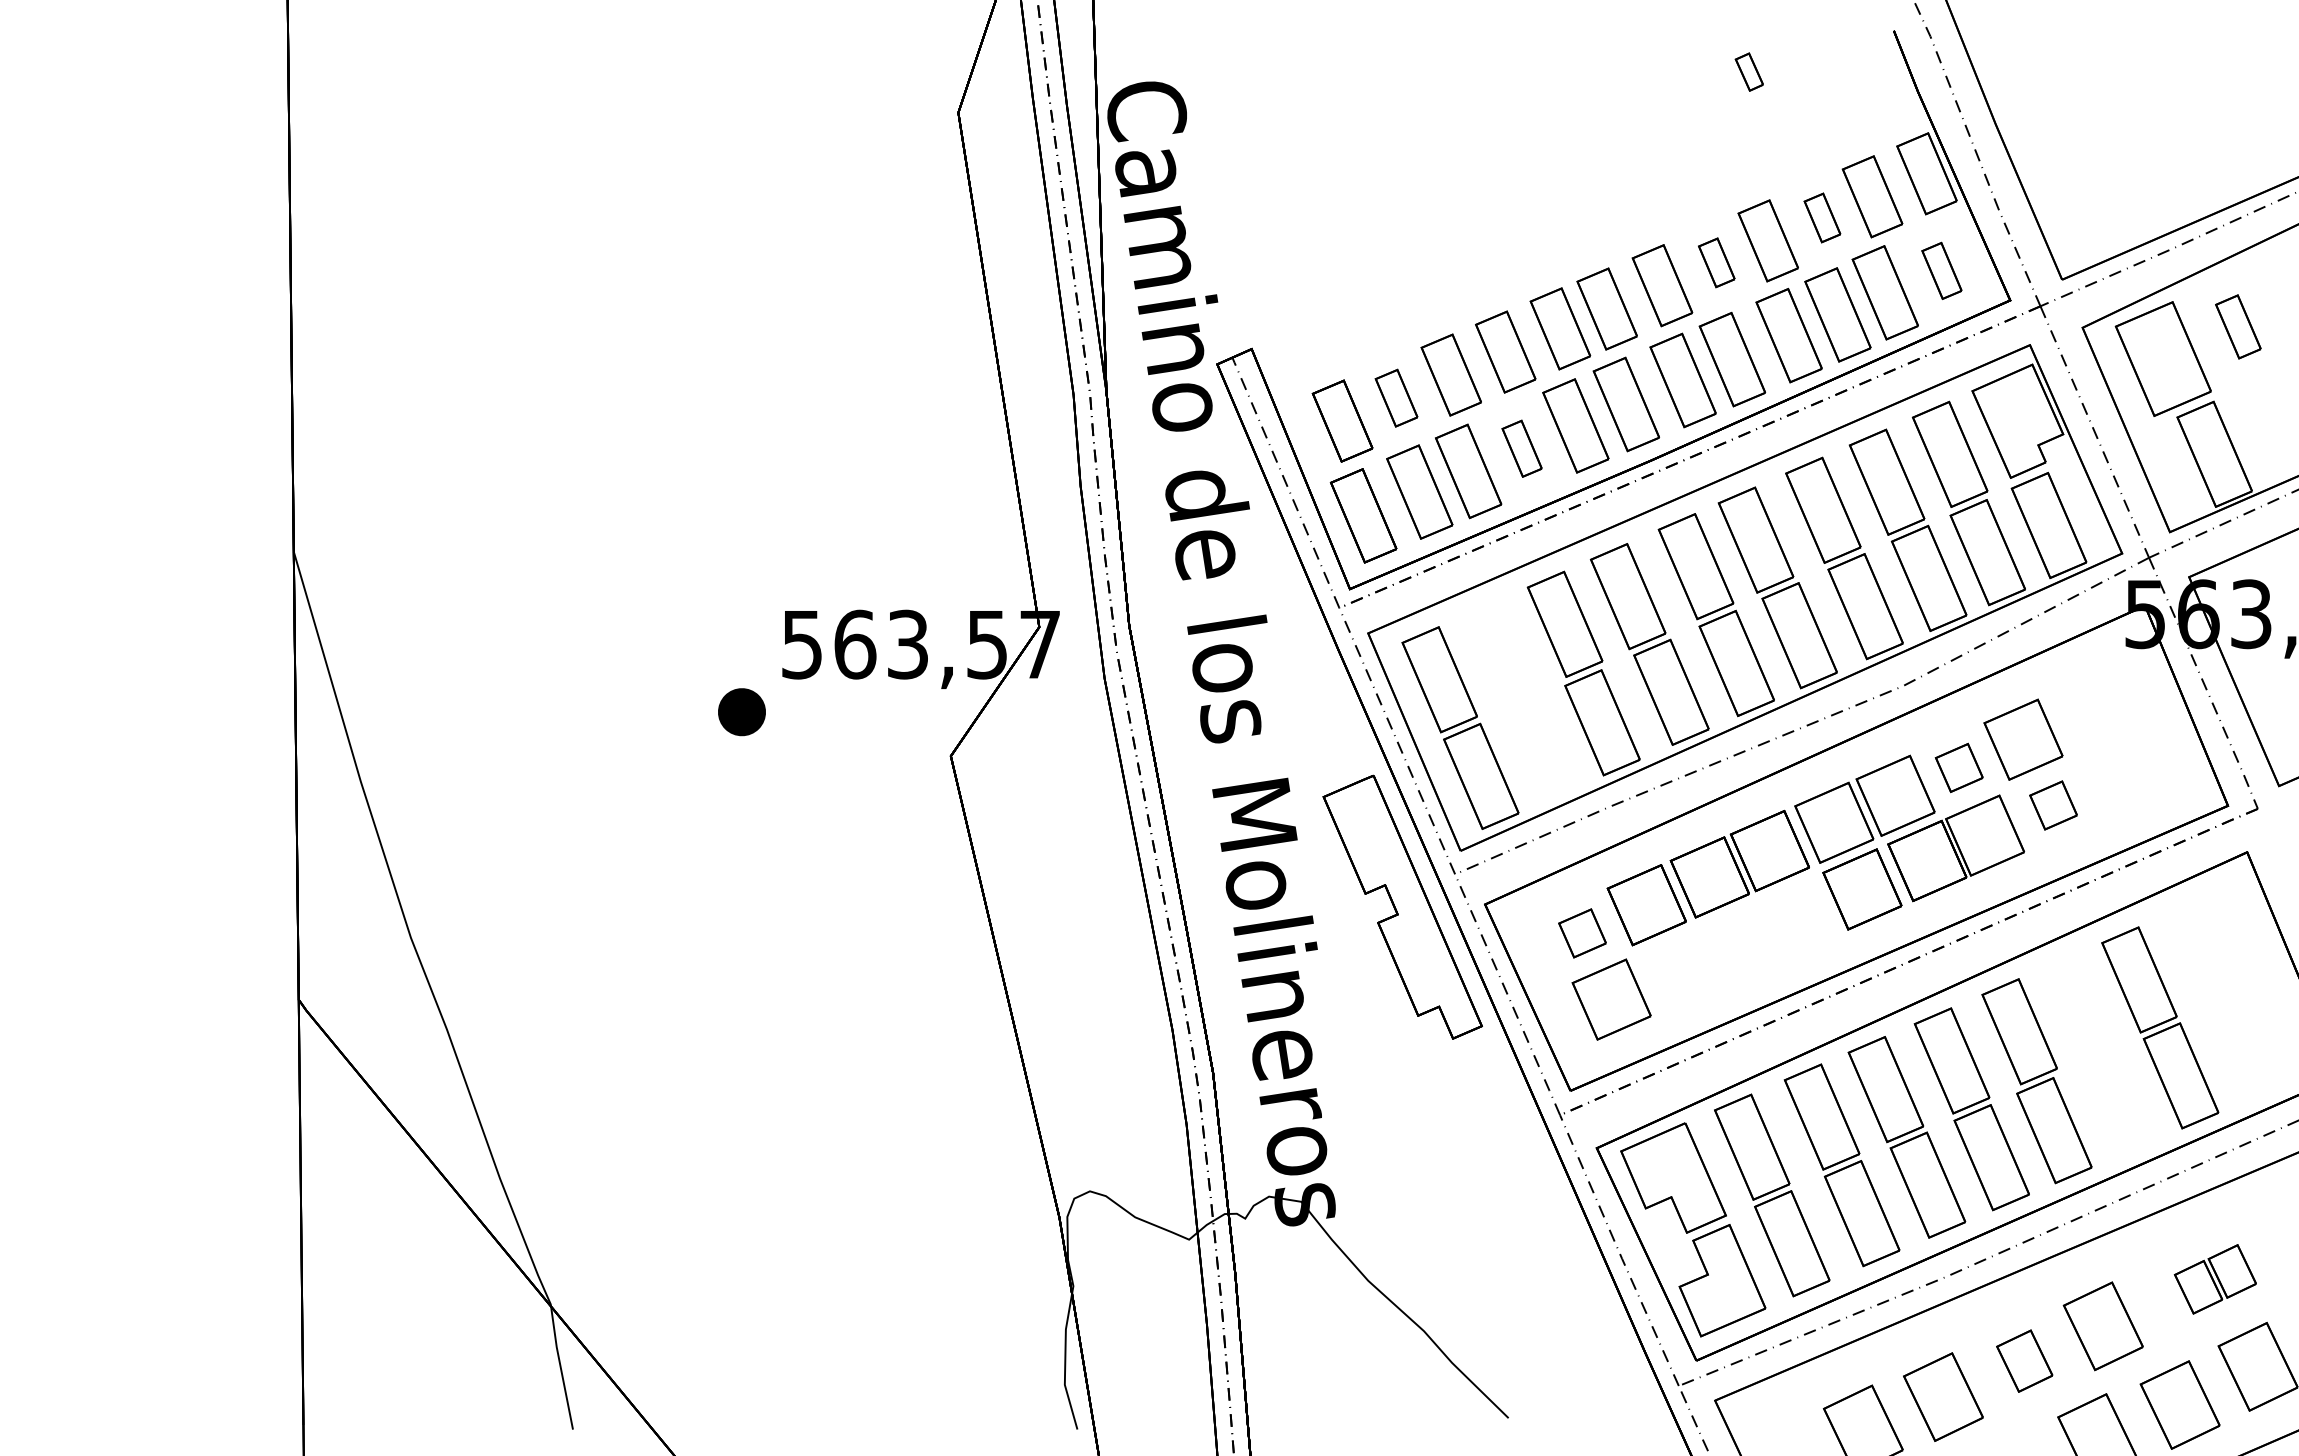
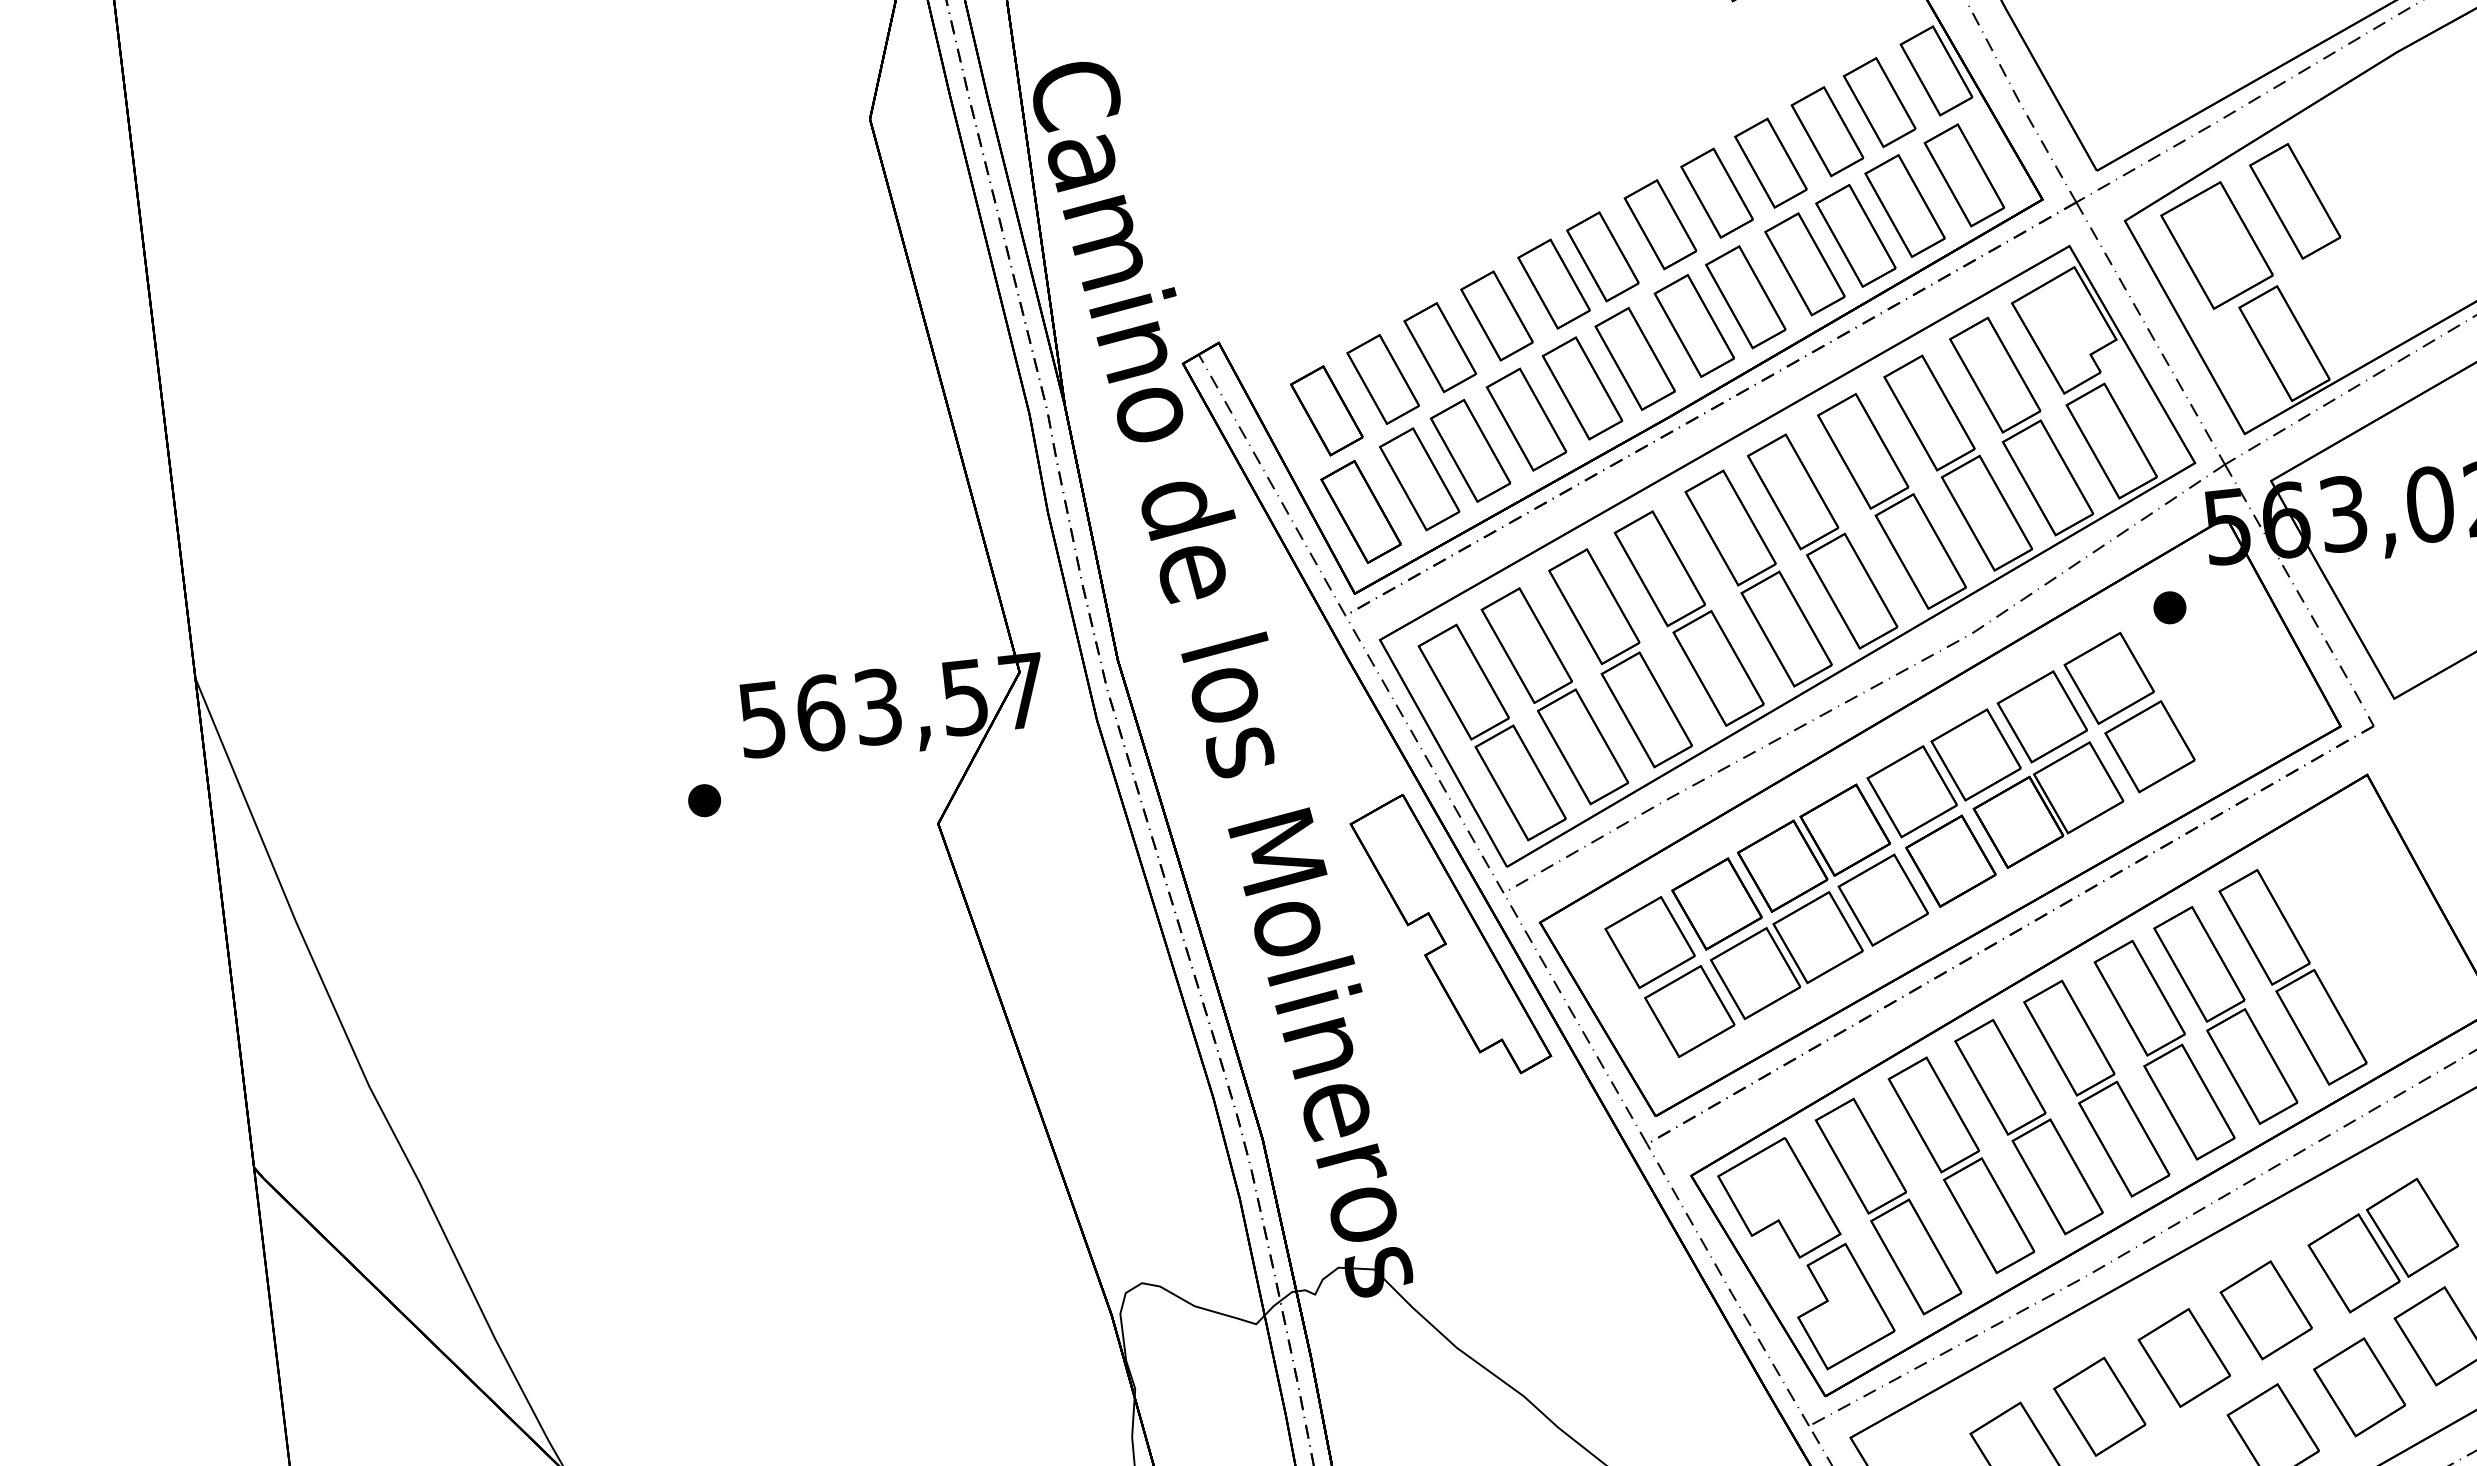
part: (1822, 217) -> (1827, 131), size x1.67
part: (1716, 262) -> (1716, 193), size x1.67
part: (1941, 270) -> (1963, 175), size x1.67
part: (2238, 326) -> (2295, 200), size x1.67
part: (1396, 397) -> (1382, 378), size x1.43
part: (1521, 448) -> (1525, 419), size x1.67
part: (2085, 681) -> (2170, 607), added
part: (1520, 701) -> (1554, 696), added
part: (741, 712) -> (704, 800), size x0.62
part: (1959, 767) -> (2042, 716), size x1.67
part: (2053, 805) -> (2149, 746), size x1.67
part: (1582, 933) -> (1650, 942), size x1.67
part: (1735, 944) -> (1818, 936), added
part: (2095, 1055) -> (2225, 1015), added
part: (2215, 1279) -> (2383, 1245), size x1.67
part: (2024, 1360) -> (2184, 1357), size x1.43

